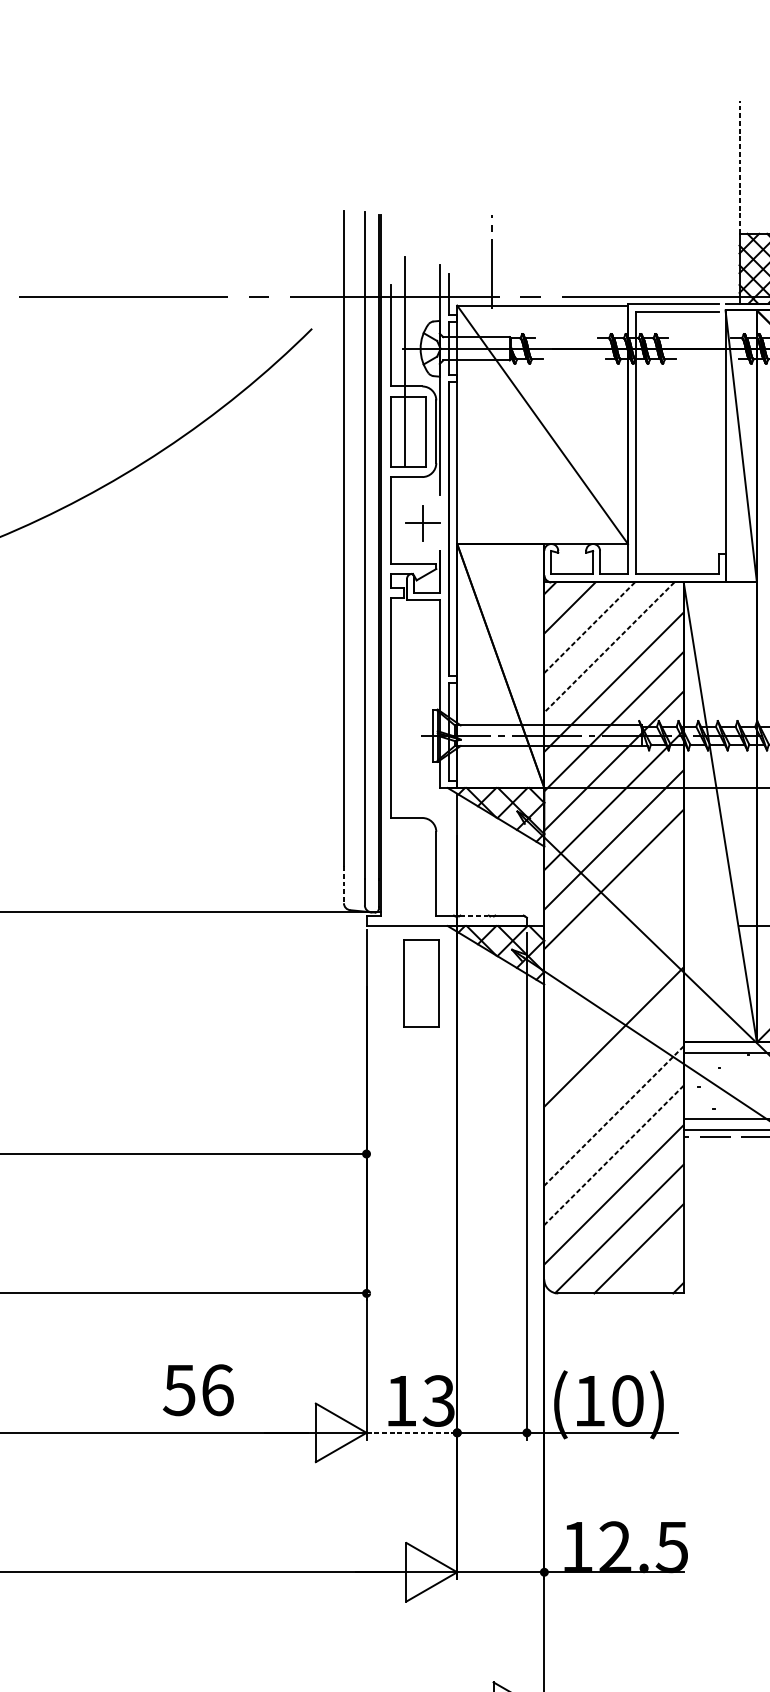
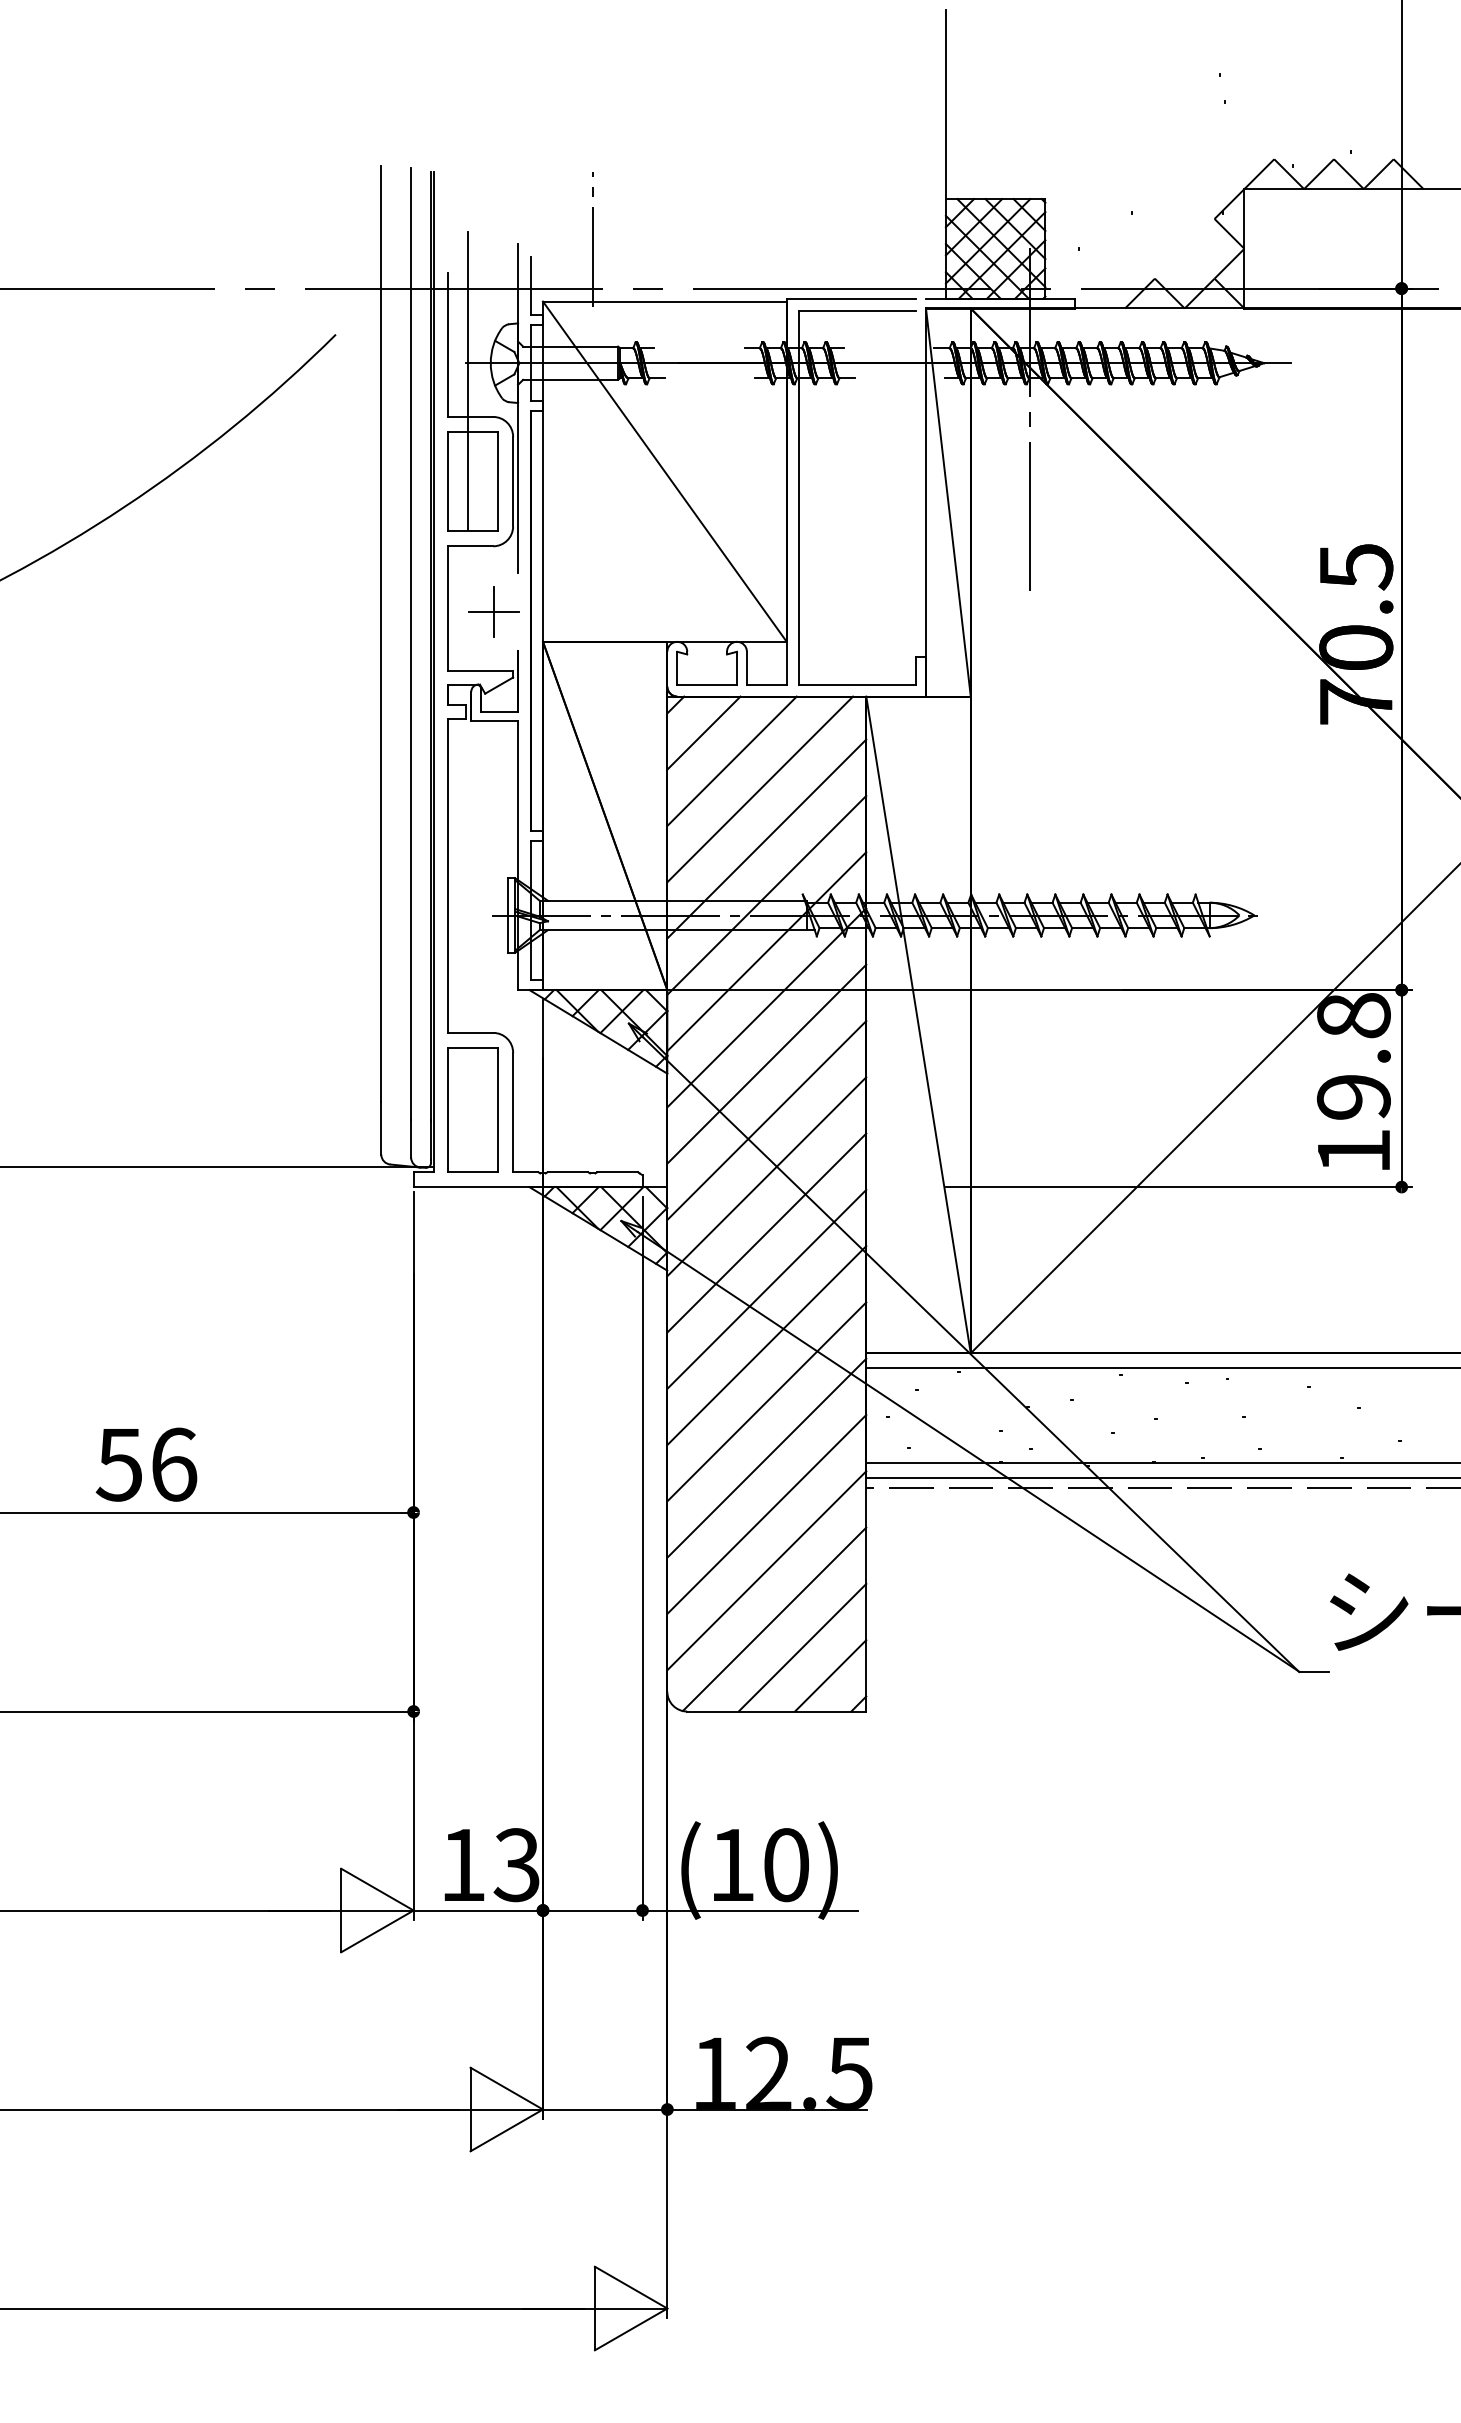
line: (739, 167) -> (945, 104), dashed -> solid
line: (589, 627) -> (732, 761), dashed -> solid
line: (608, 647) -> (759, 789), dashed -> solid
line: (344, 884) -> (381, 1128), dashed -> solid
line: (475, 915) -> (568, 1172), dashed -> solid
line: (613, 918) -> (766, 1176), added
line: (613, 957) -> (766, 1232), added
part: (421, 983) -> (472, 1109), moved
line: (613, 997) -> (766, 1288), added
line: (613, 1076) -> (766, 1401), added
line: (613, 1116) -> (766, 1458), dashed -> solid
line: (613, 1155) -> (766, 1514), dashed -> solid
line: (658, 1268) -> (830, 1675), added
text: (198, 1390) -> (146, 1464), moved
line: (412, 1432) -> (478, 1910), dashed -> solid

